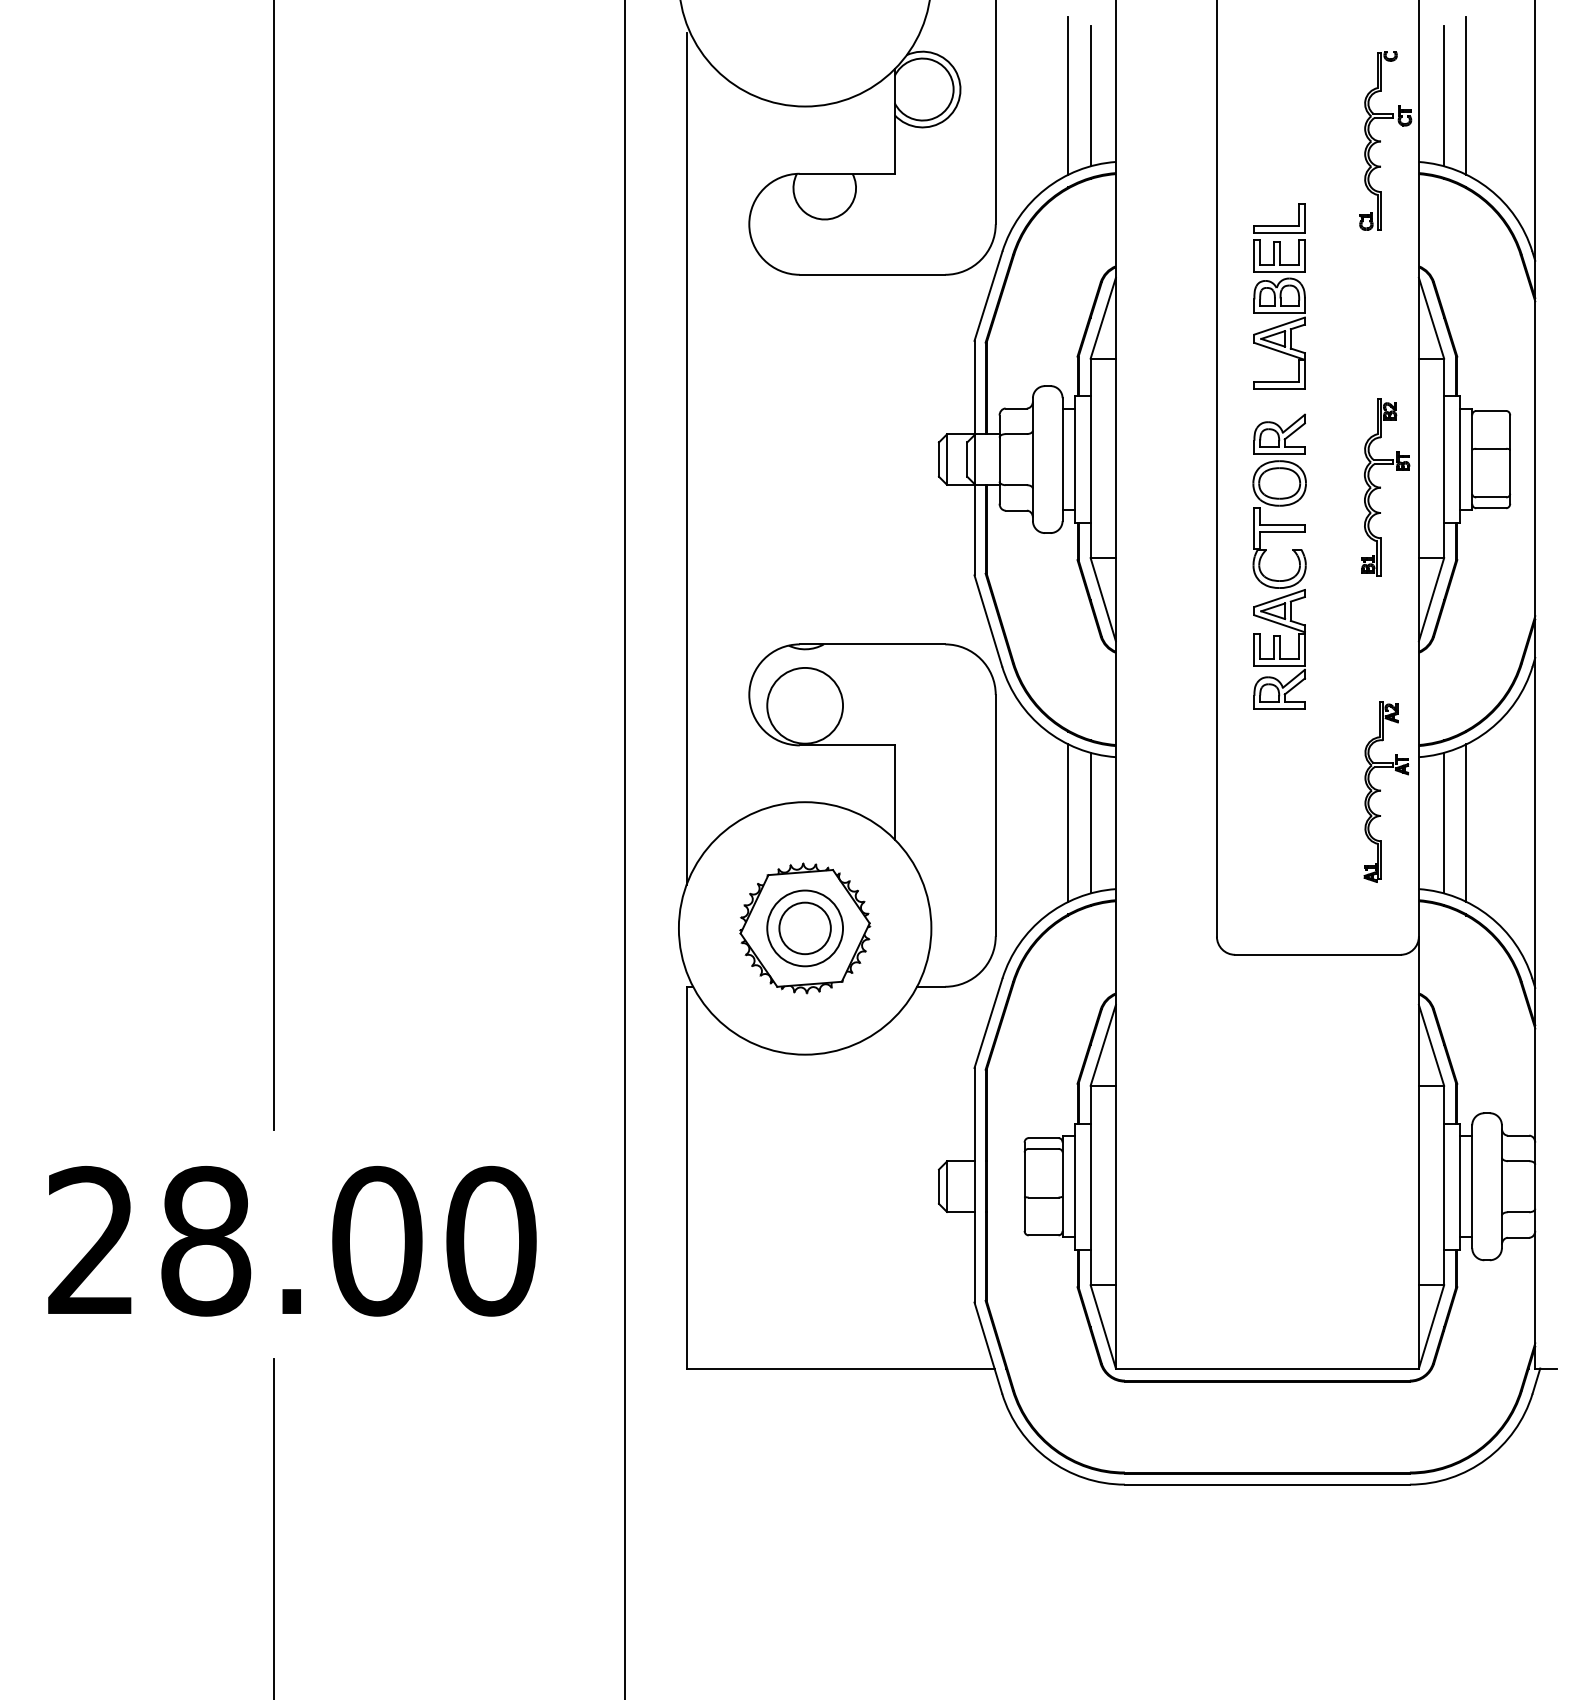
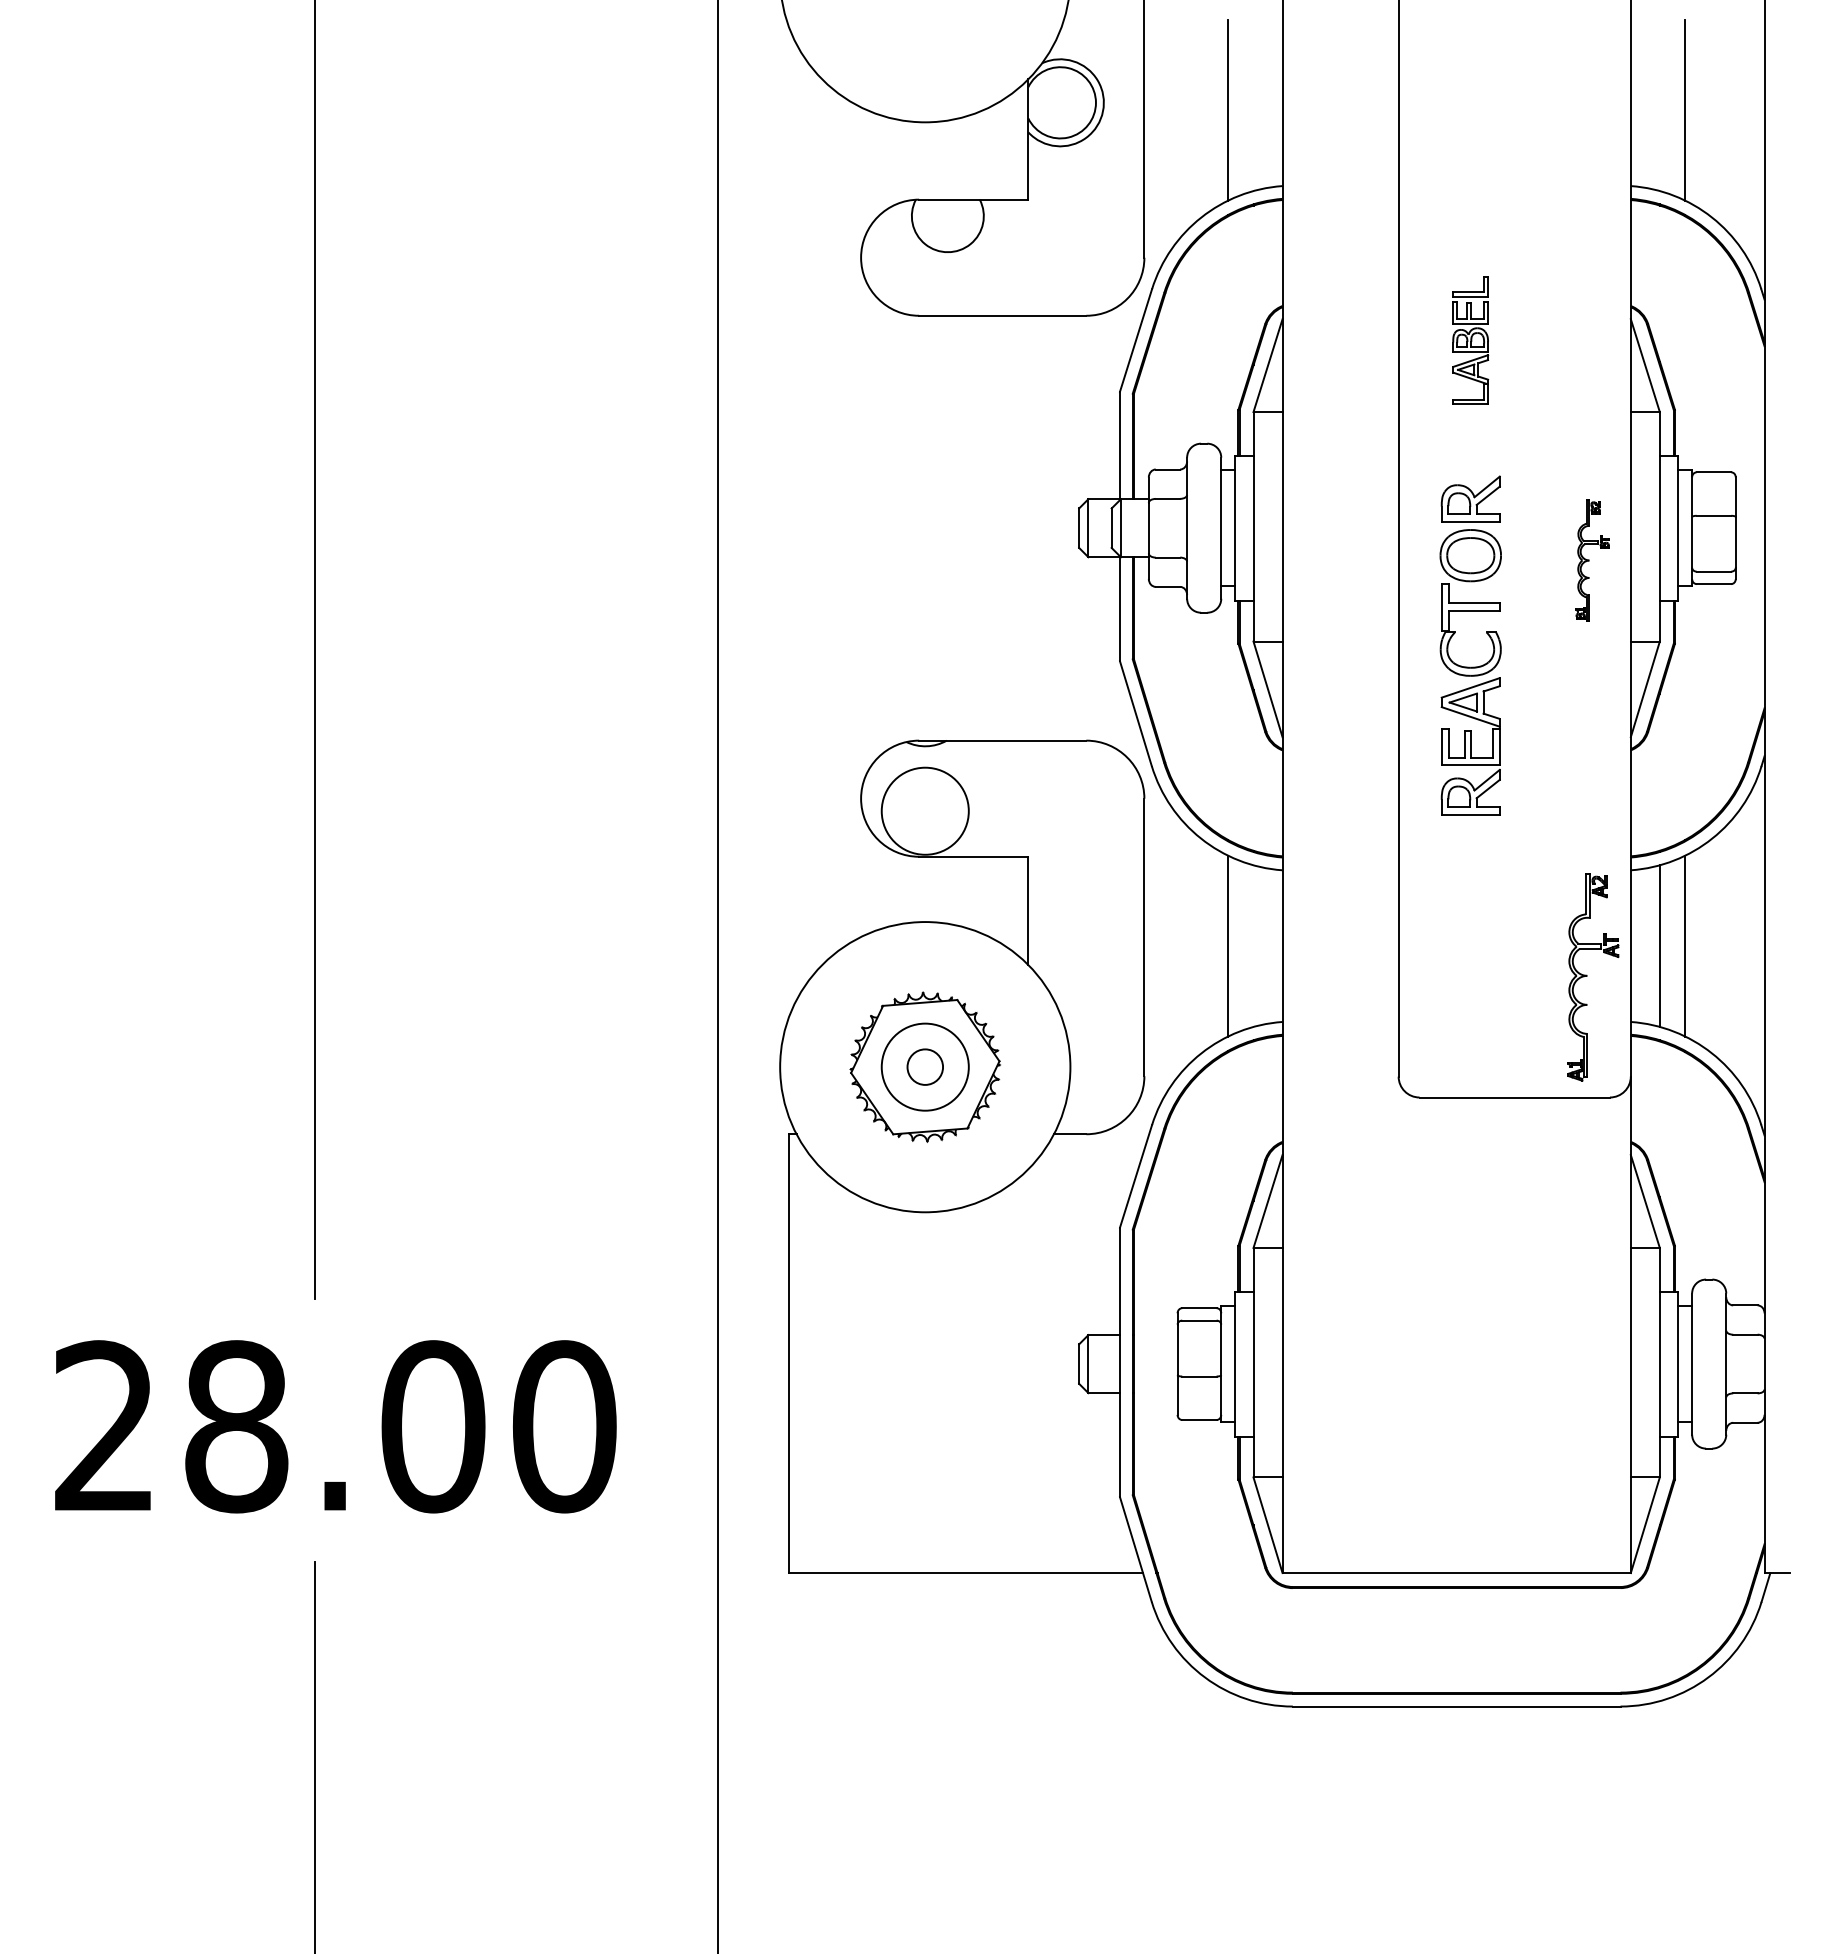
line: (1090, 96) -> (1253, 110), removed
line: (1443, 96) -> (1659, 110), removed
part: (1385, 140) -> (1592, 161), removed
part: (1279, 296) -> (1470, 340), size x0.6
line: (687, 458) -> (789, 527), removed
part: (1385, 487) -> (1592, 560), size x0.6
part: (1381, 791) -> (1587, 976), moved
line: (1090, 822) -> (1253, 945), removed
circle: (804, 927) -> (924, 1066), size x0.6

